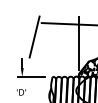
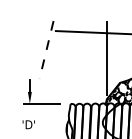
line: (34, 37) -> (46, 50), solid -> dashed

